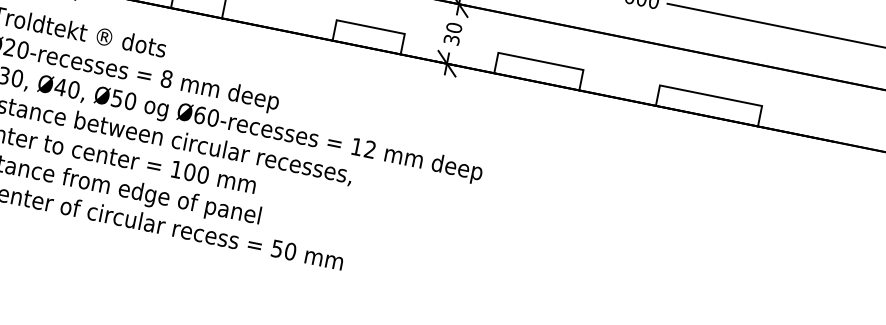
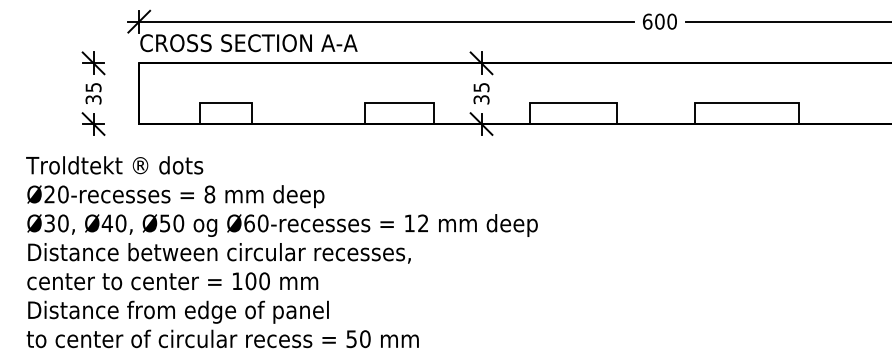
text: (454, 27) -> (481, 87), 30 -> 35

